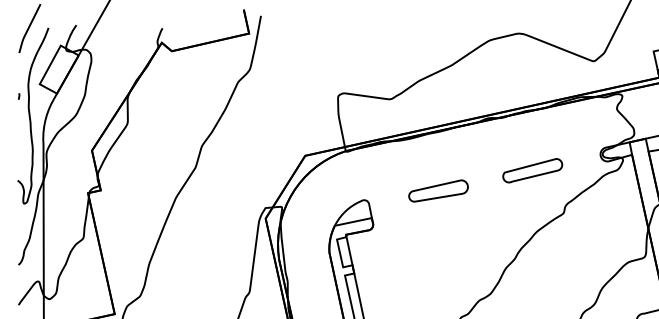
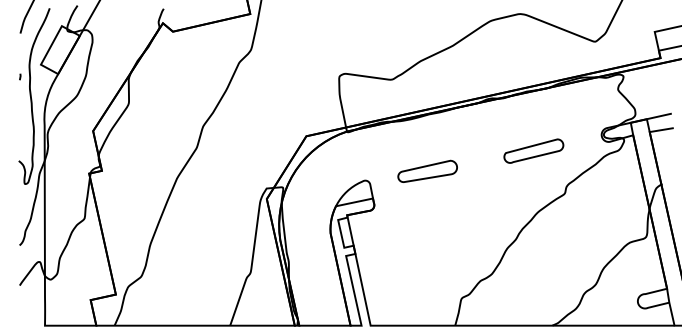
part: (438, 190) -> (427, 170), moved

